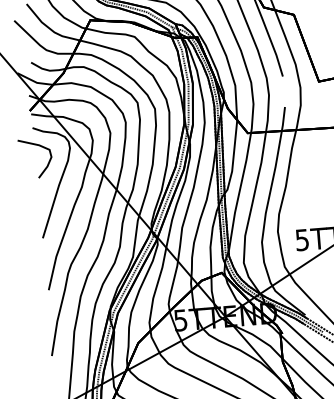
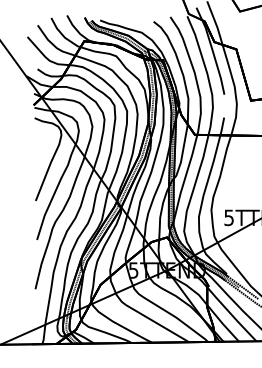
curve: (39, 146) -> (38, 132), removed

